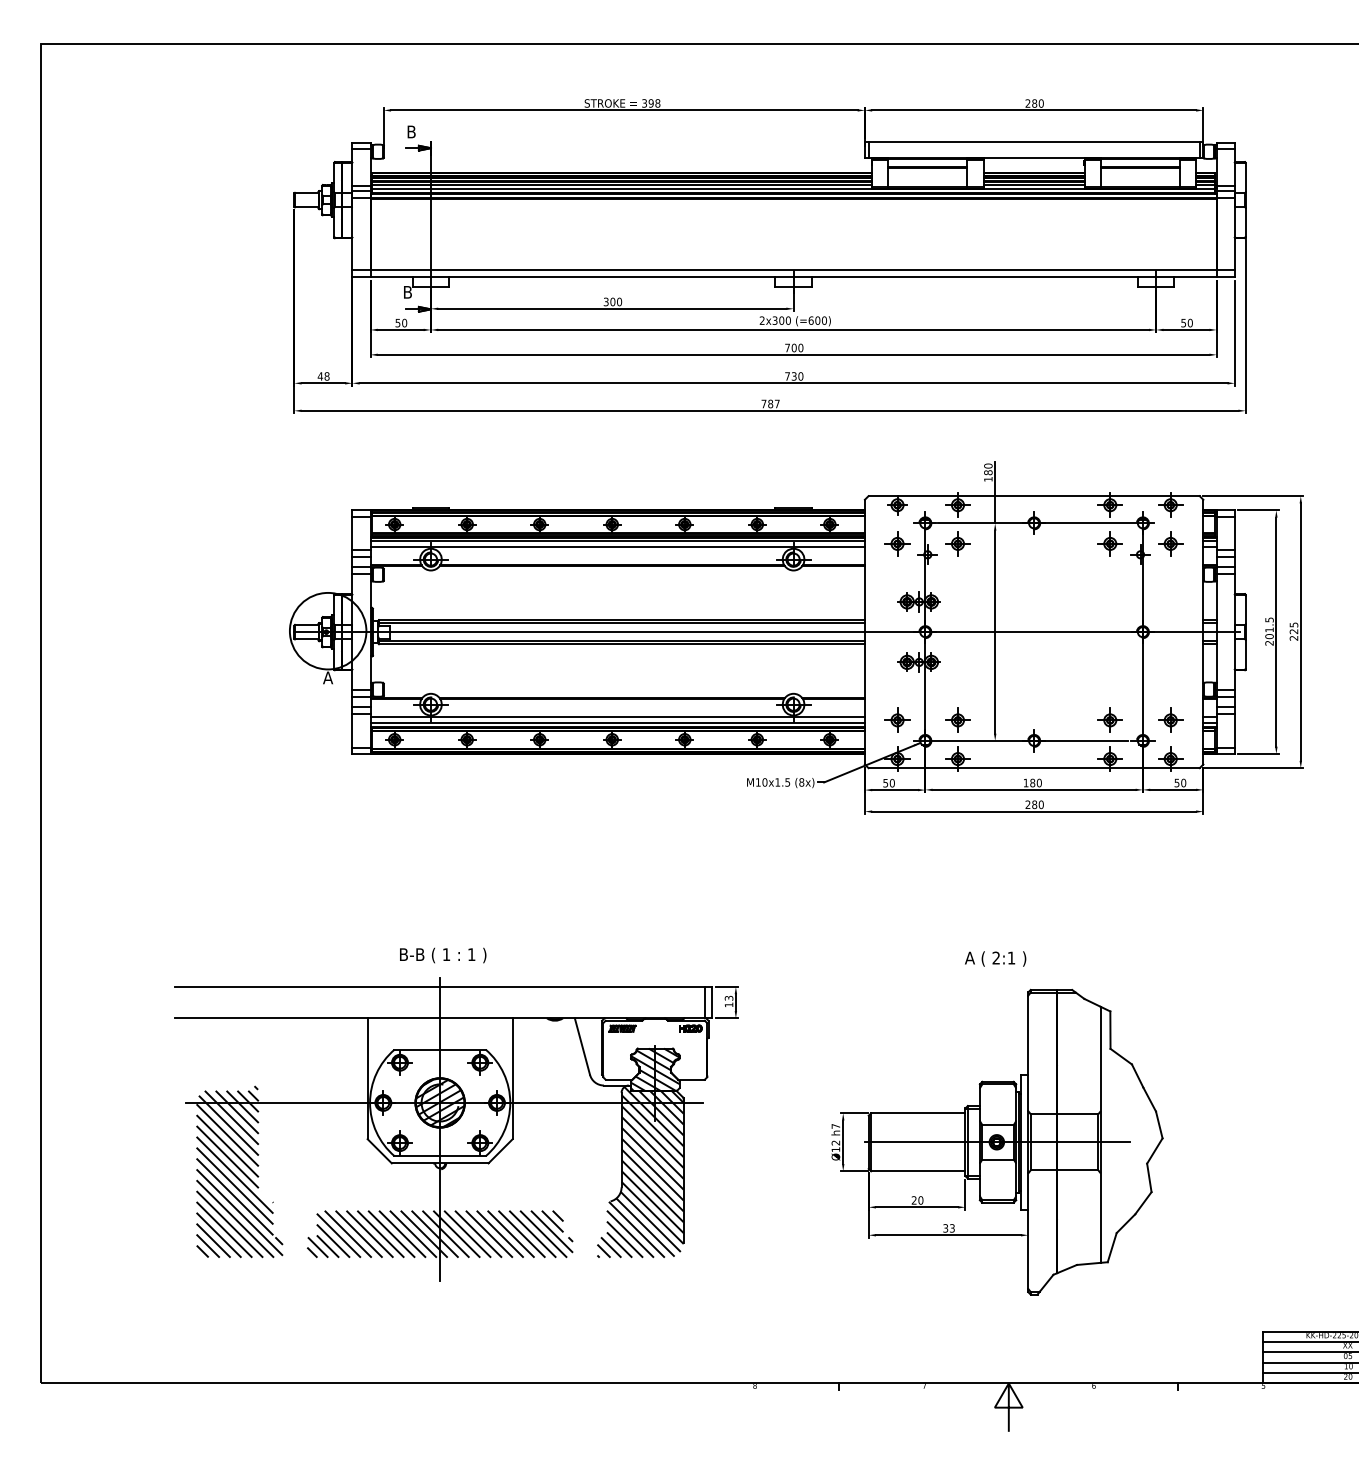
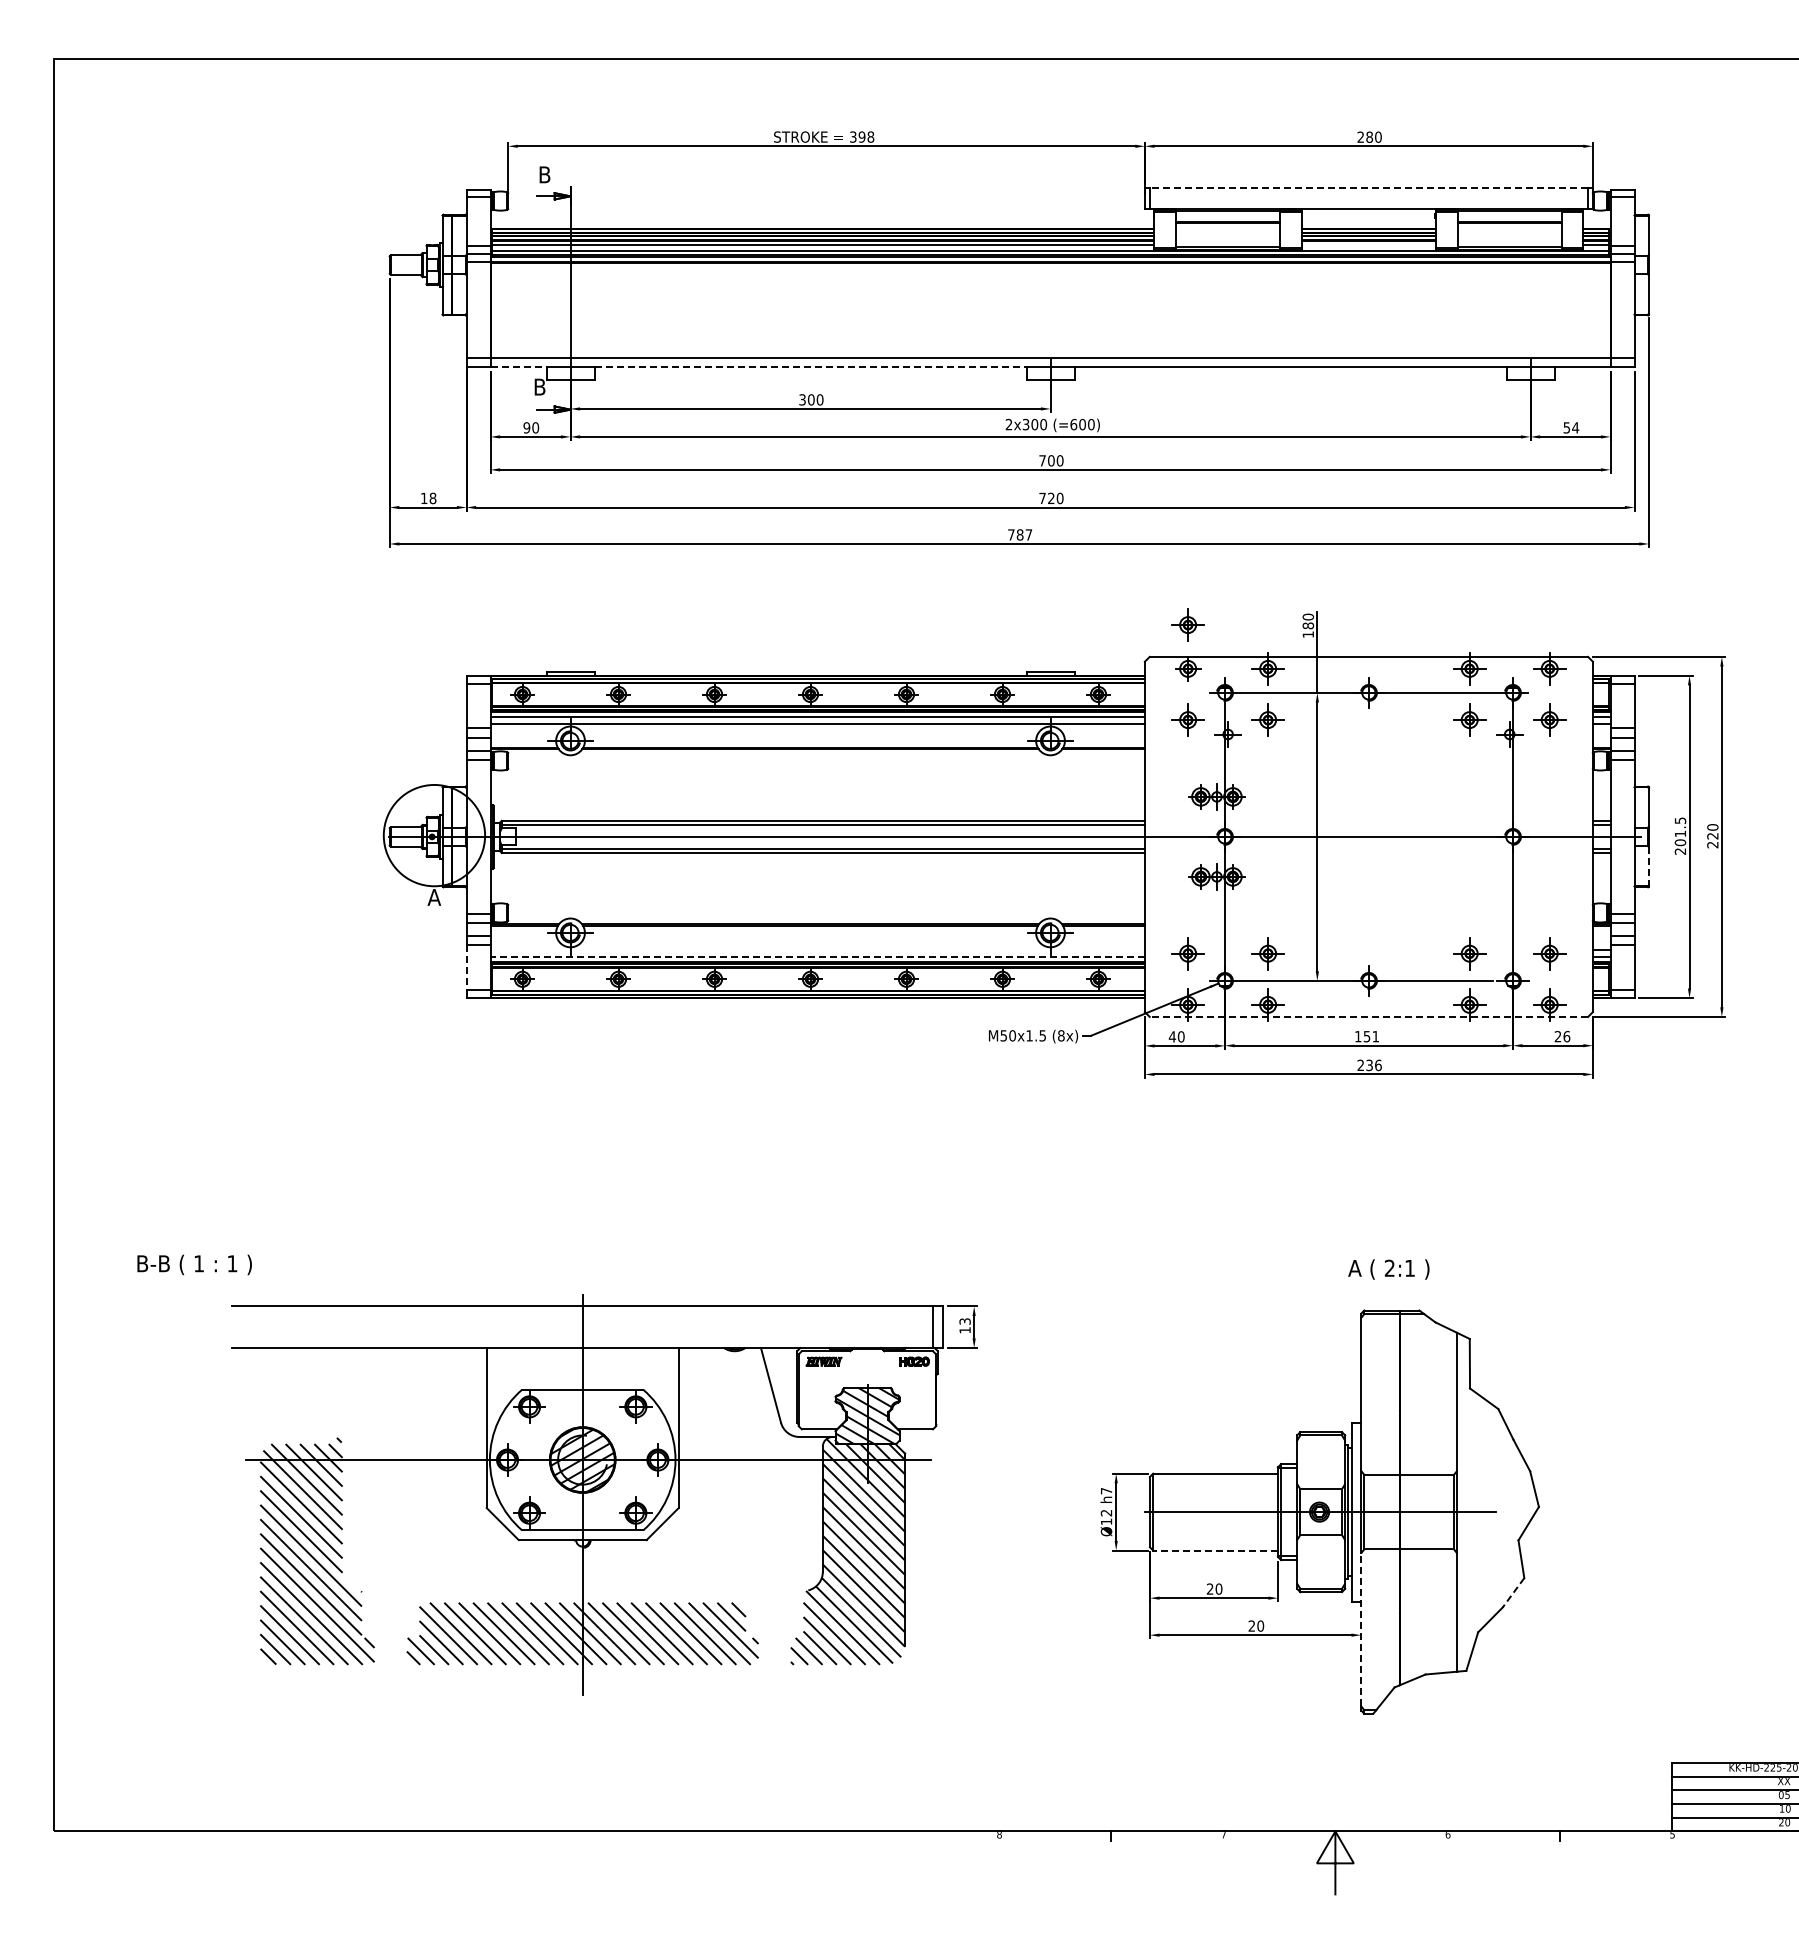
line: (1033, 142) -> (1368, 188), solid -> dashed
line: (1033, 184) -> (1368, 244), removed
line: (391, 277) -> (518, 367), solid -> dashed
line: (612, 277) -> (810, 367), solid -> dashed
text: (397, 322) -> (526, 427), 50 -> 90
text: (1190, 322) -> (1575, 427), 50 -> 54
text: (319, 375) -> (423, 497), 48 -> 18
text: (794, 376) -> (1051, 498), 730 -> 720
part: (897, 471) -> (1187, 624), added
text: (1293, 625) -> (1712, 827), 225 -> 220
line: (1245, 654) -> (1648, 866), solid -> dashed
line: (617, 717) -> (817, 949), removed
line: (617, 722) -> (817, 956), solid -> dashed
line: (352, 731) -> (466, 968), solid -> dashed
line: (1033, 767) -> (1368, 1016), solid -> dashed
text: (758, 782) -> (1003, 1035), M10x1.5 -> M50x1.5
text: (885, 782) -> (1172, 1036), 50 -> 40
text: (1036, 782) -> (1371, 1036), 180 -> 151
text: (1180, 782) -> (1562, 1036), 50 -> 26
text: (1037, 804) -> (1373, 1065), 280 -> 236
text: (443, 955) -> (194, 1264), moved
text: (995, 958) -> (1388, 1269), moved
line: (918, 1171) -> (1215, 1550), solid -> dashed
line: (1143, 1203) -> (1513, 1593), solid -> dashed
text: (949, 1227) -> (1256, 1625), 33 -> 20
line: (1028, 1230) -> (1361, 1629), solid -> dashed

